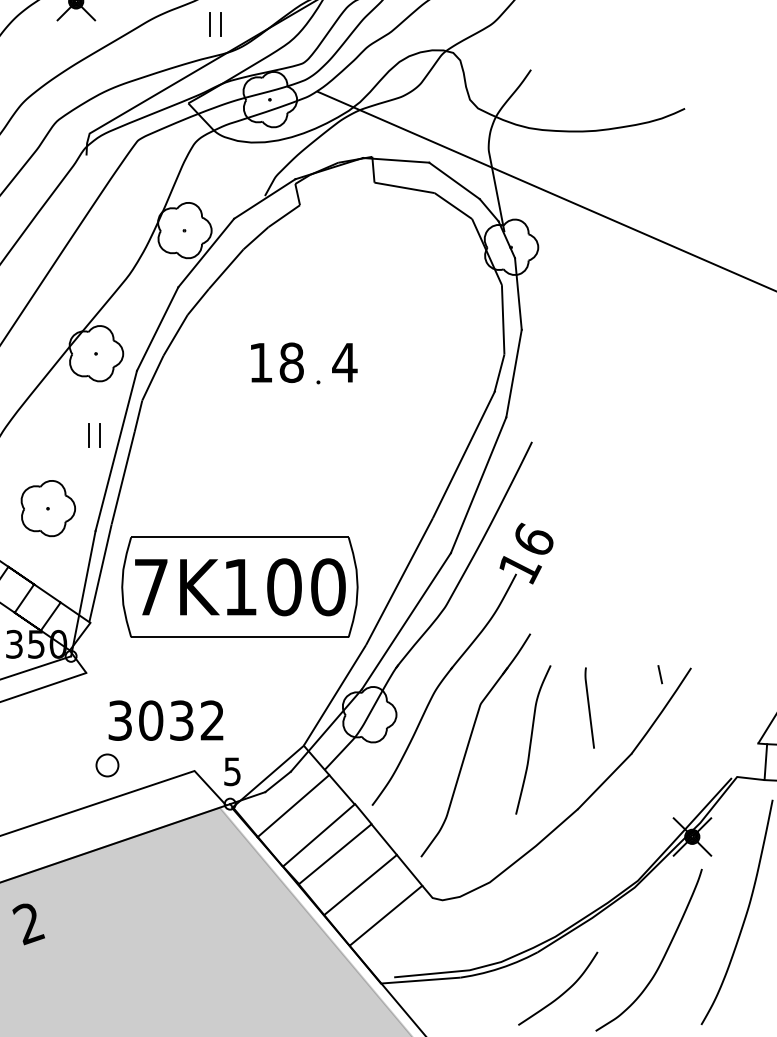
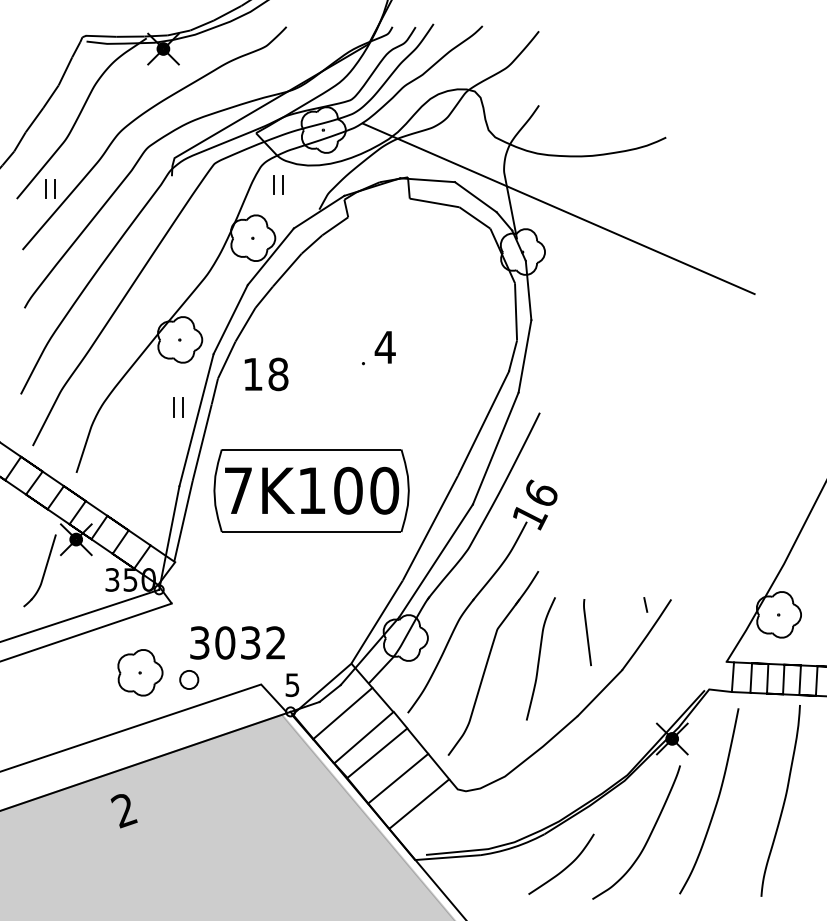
part: (215, 23) -> (278, 184), moved
text: (277, 362) -> (266, 374), moved
part: (48, 508) -> (140, 672), moved
part: (239, 586) -> (311, 490), moved

